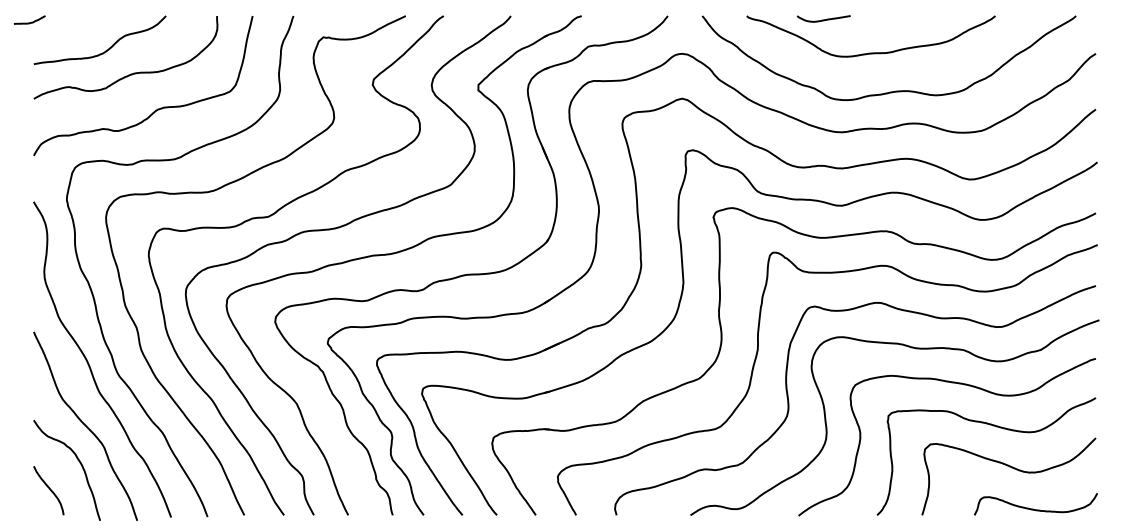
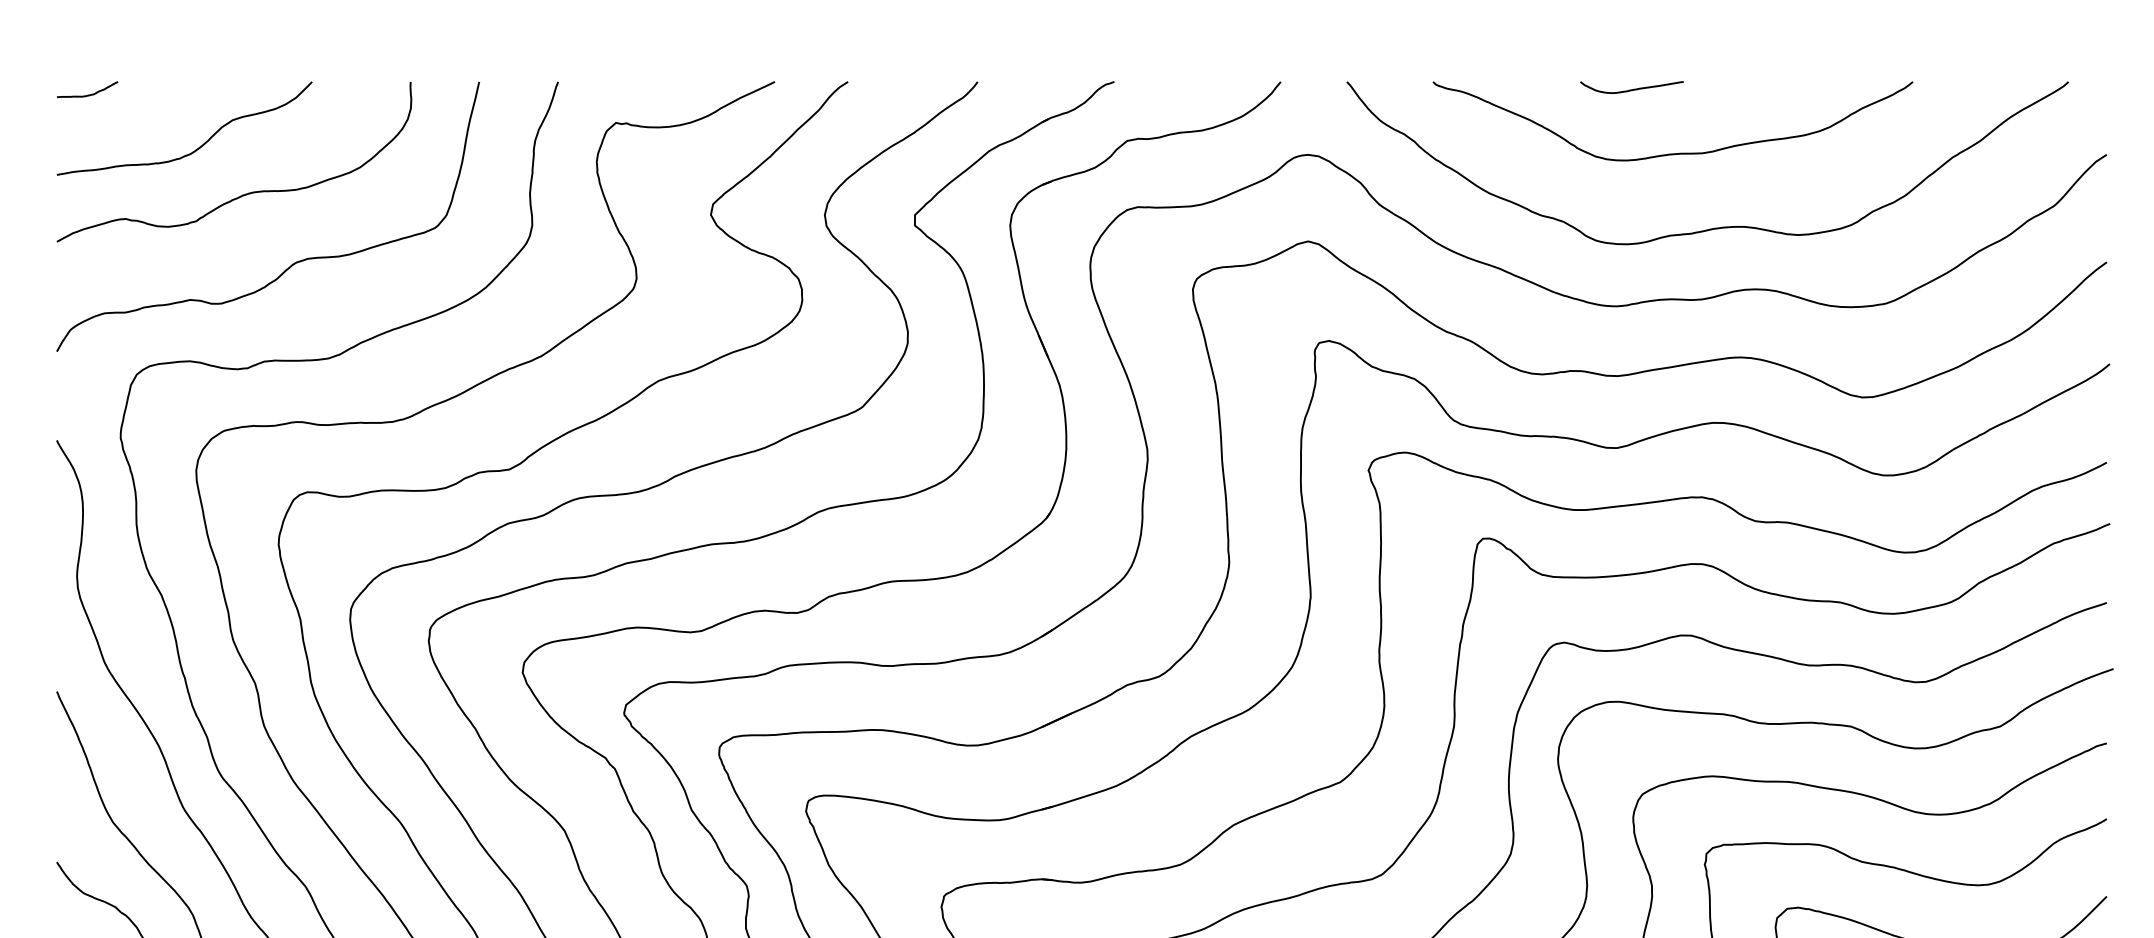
curve: (823, 19) -> (1631, 88), moved
curve: (31, 21) -> (90, 92), moved

